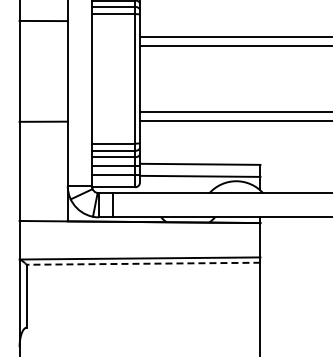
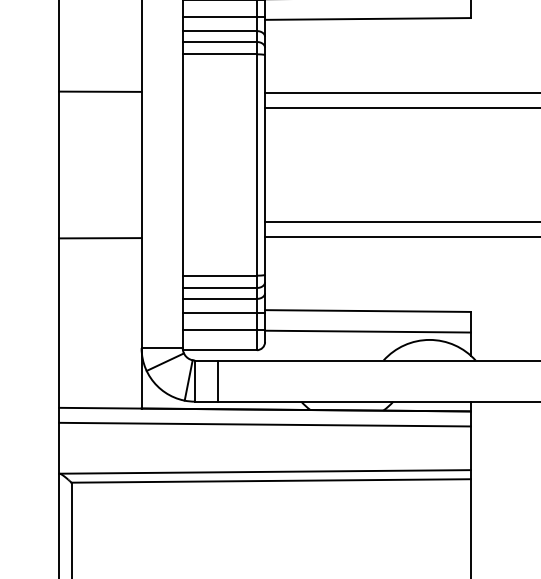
line: (43, 20) -> (100, 90), moved
line: (139, 230) -> (264, 424), added
line: (143, 263) -> (271, 480), dashed -> solid

